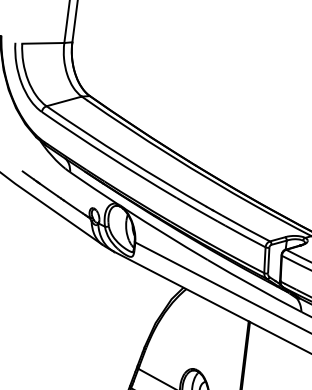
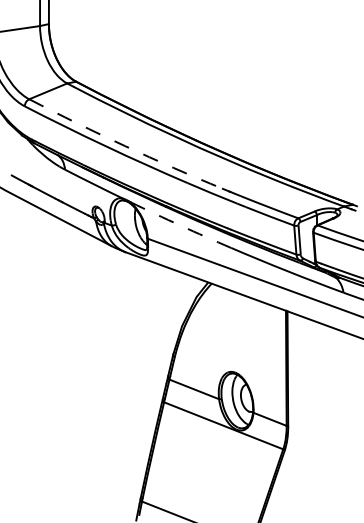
arc: (125, 158) -> (125, 146), solid -> dashed
arc: (165, 234) -> (180, 225), solid -> dashed

